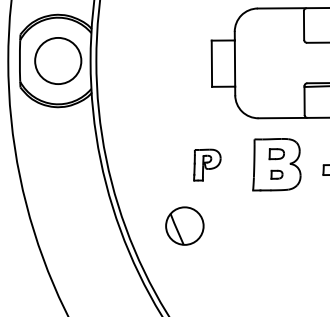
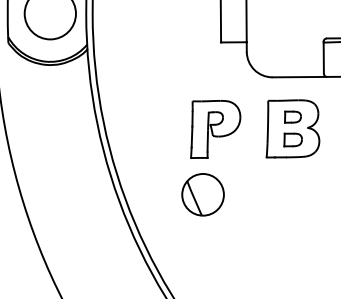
part: (207, 164) -> (216, 128), size x1.67
part: (276, 174) -> (292, 139), size x1.43
part: (184, 225) -> (202, 194), moved

